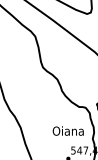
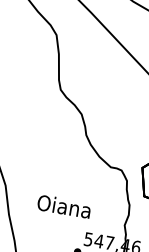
text: (67, 130) -> (63, 205), moved

